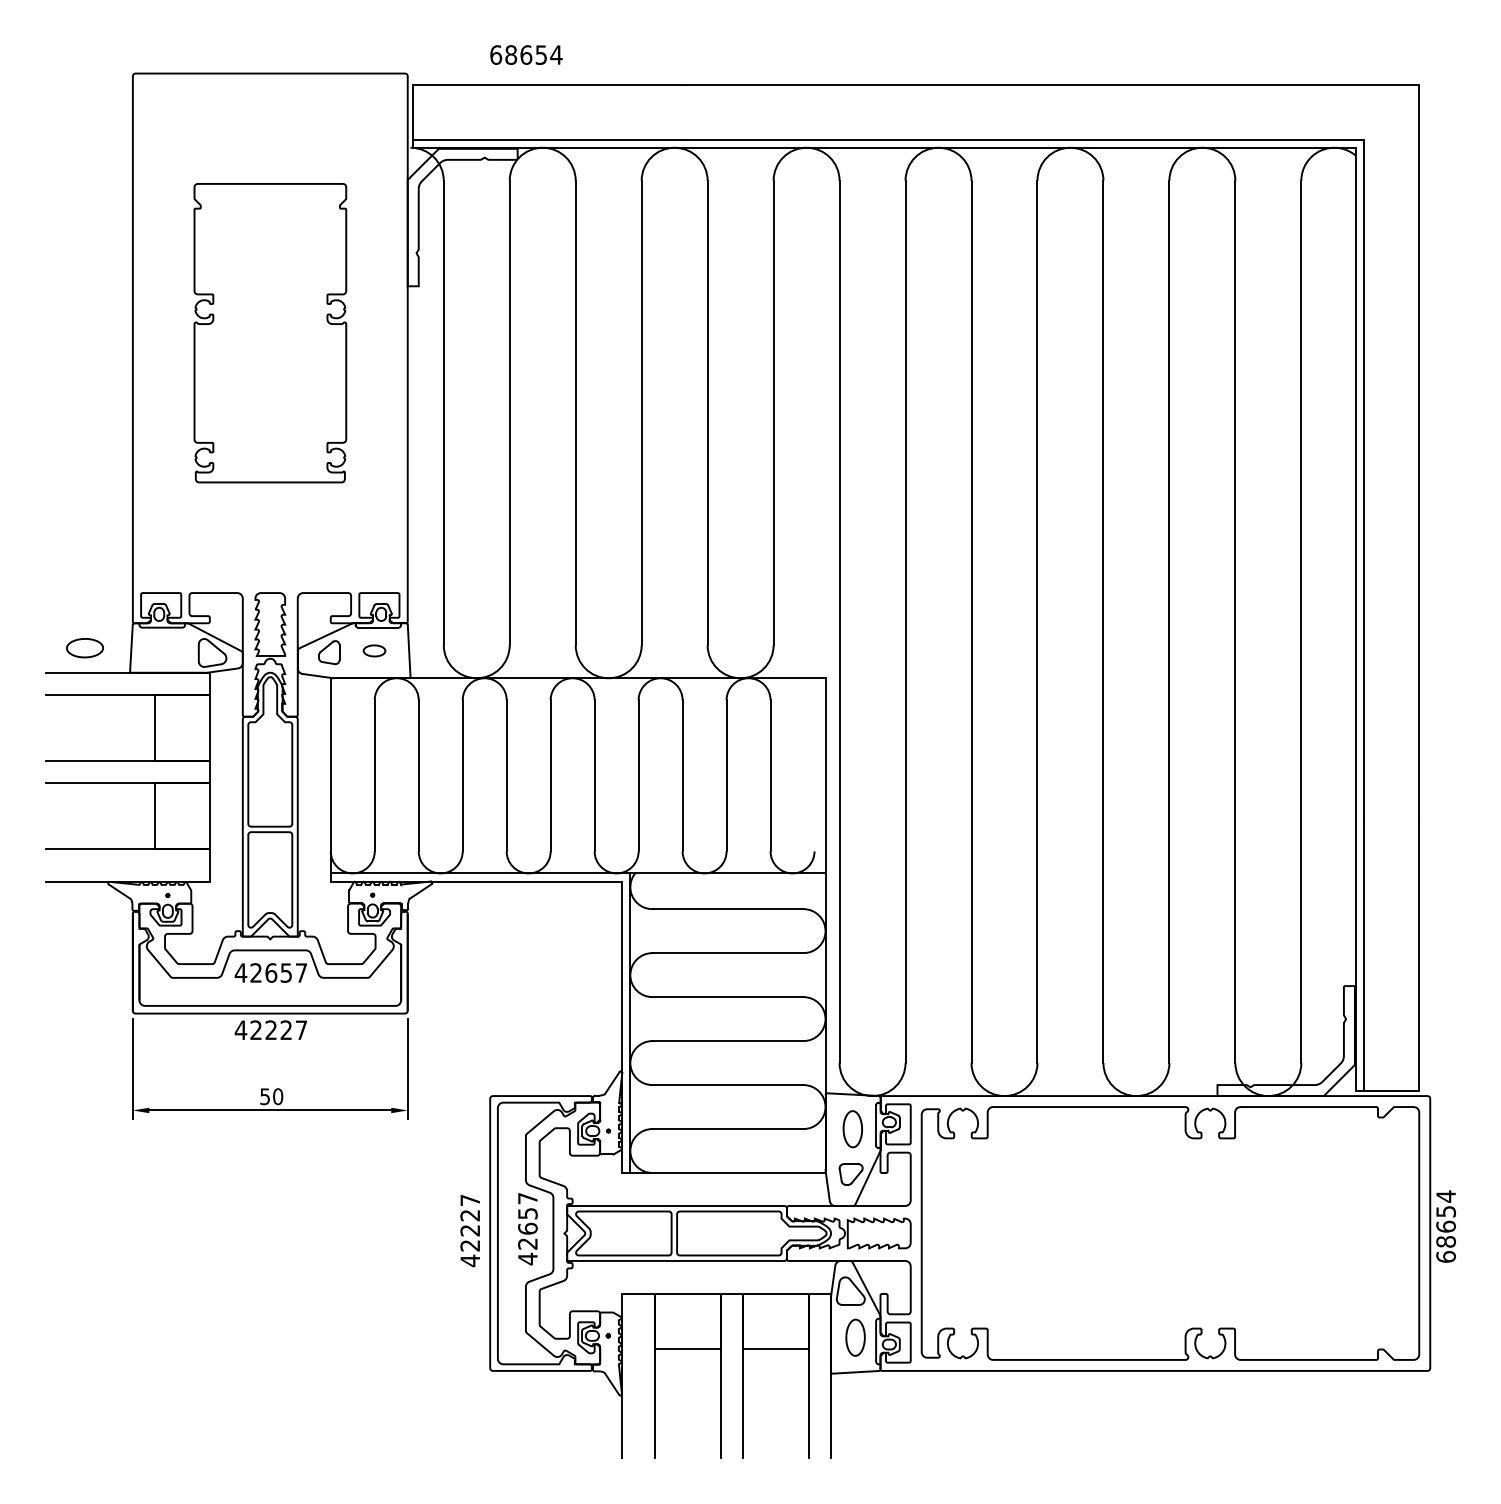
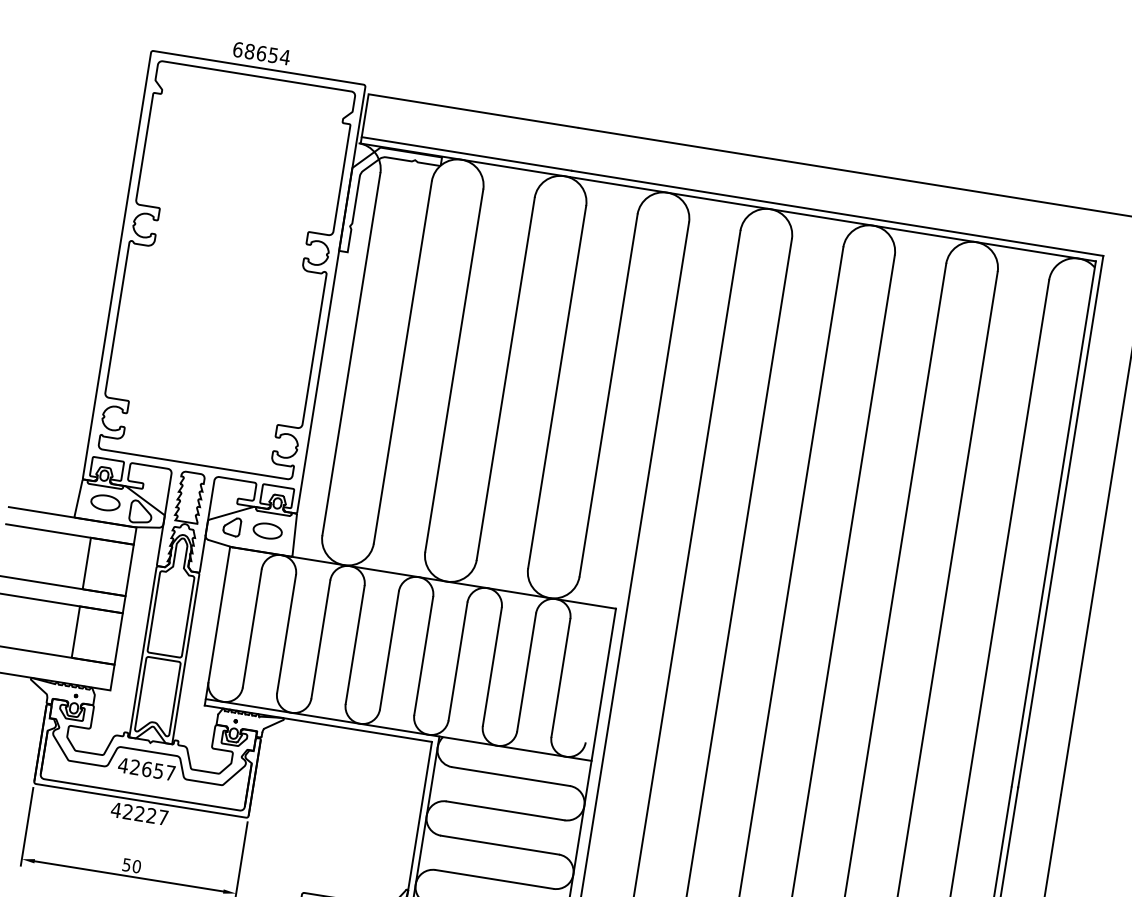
text: (526, 54) -> (261, 53), moved
part: (270, 332) -> (226, 269), size x1.67
part: (84, 648) -> (105, 503), moved
part: (374, 650) -> (267, 530), size x1.67

